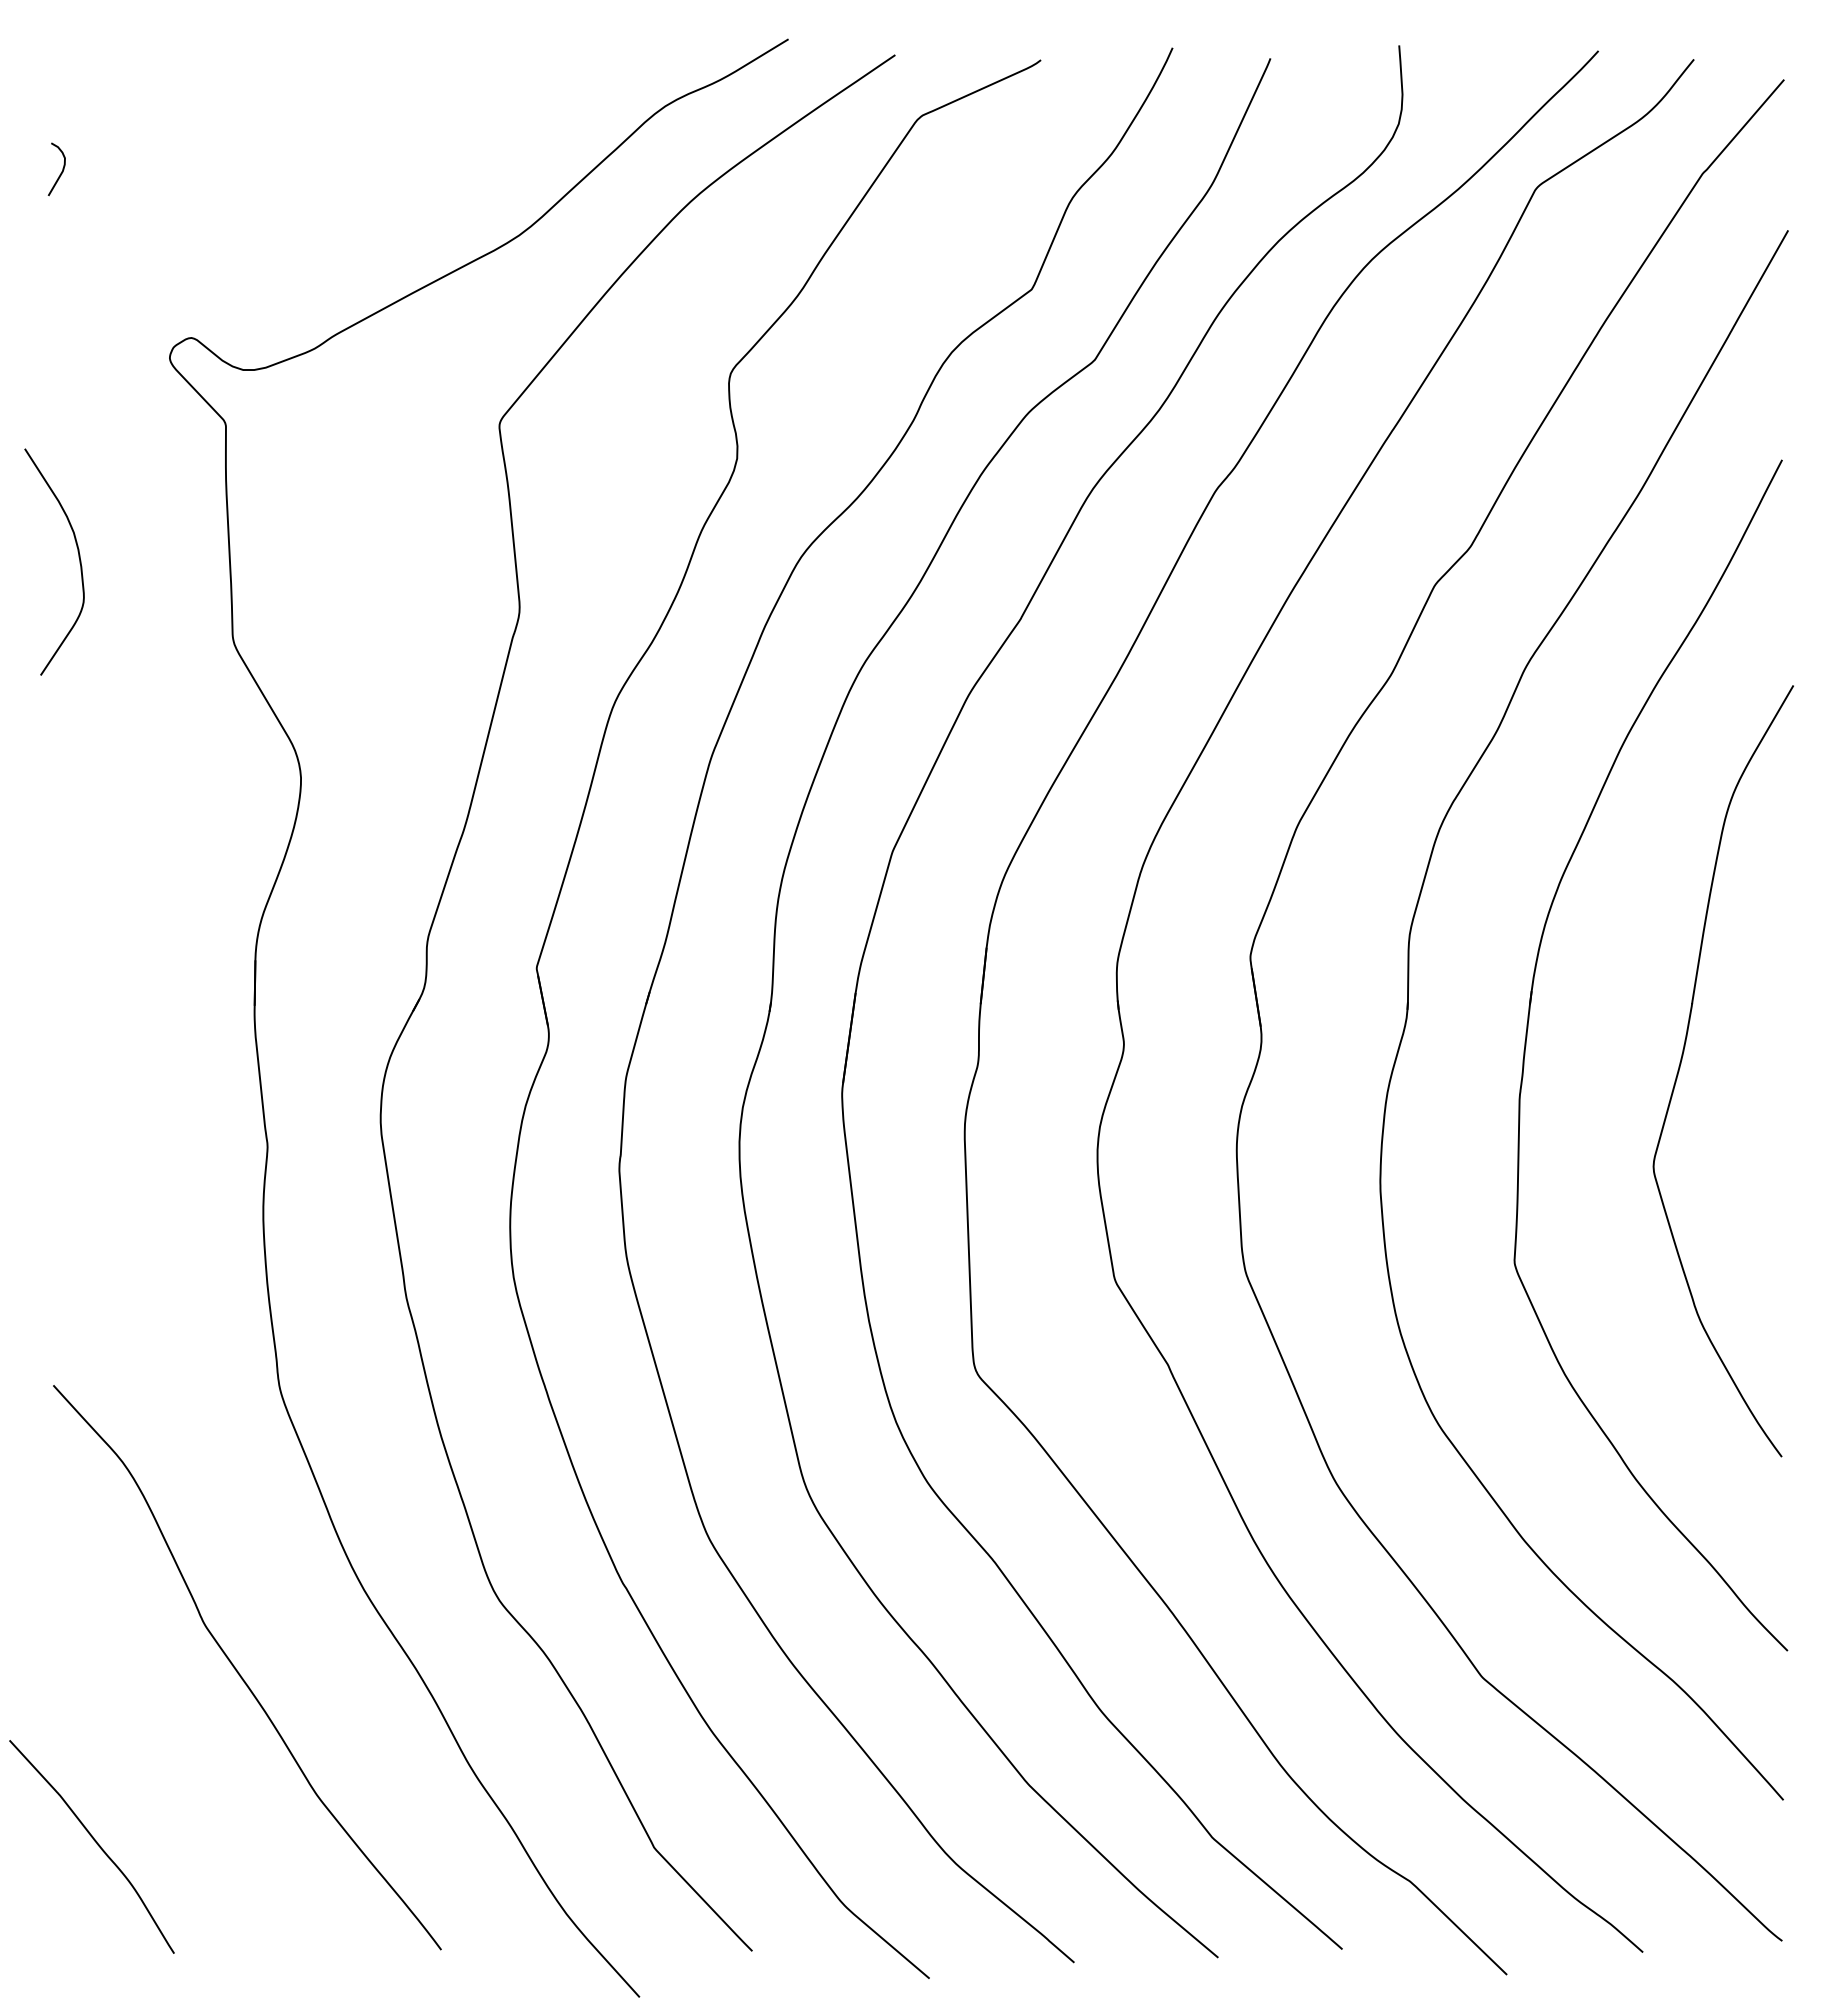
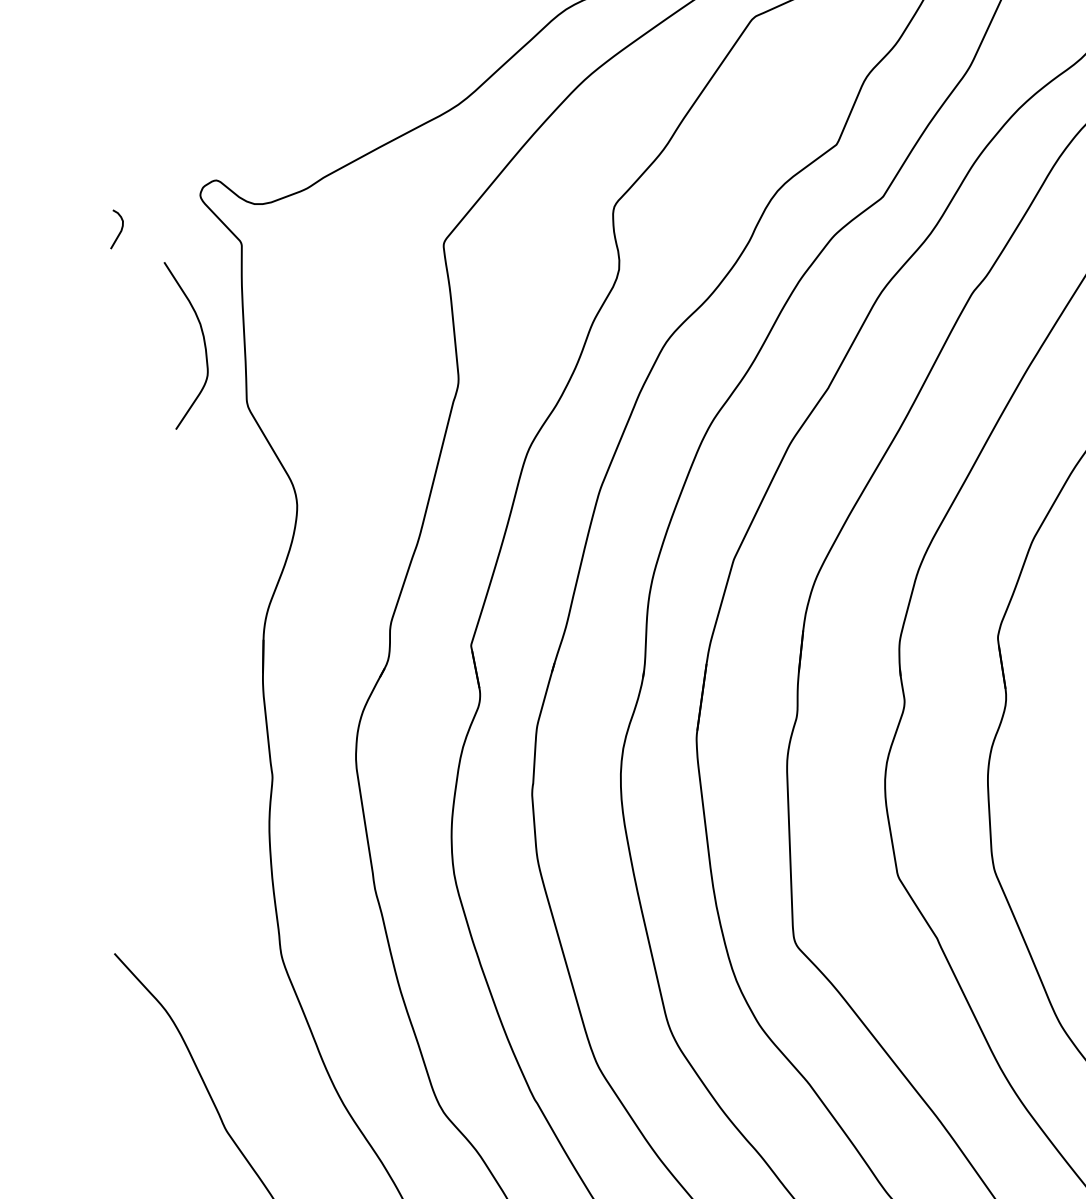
curve: (61, 171) -> (120, 231), moved
curve: (78, 557) -> (203, 342), moved

